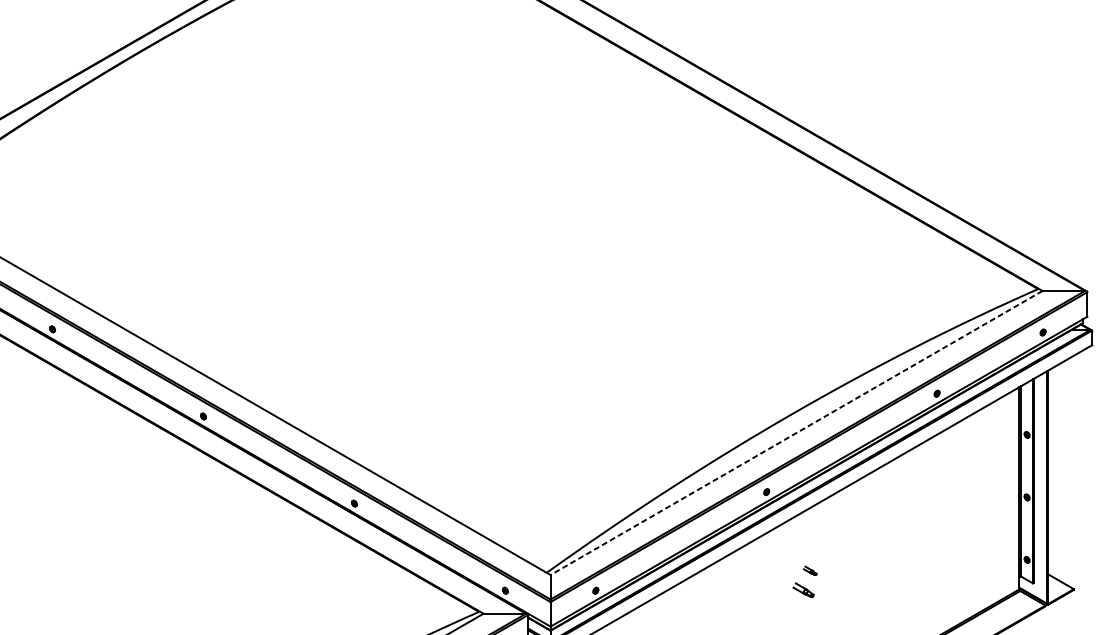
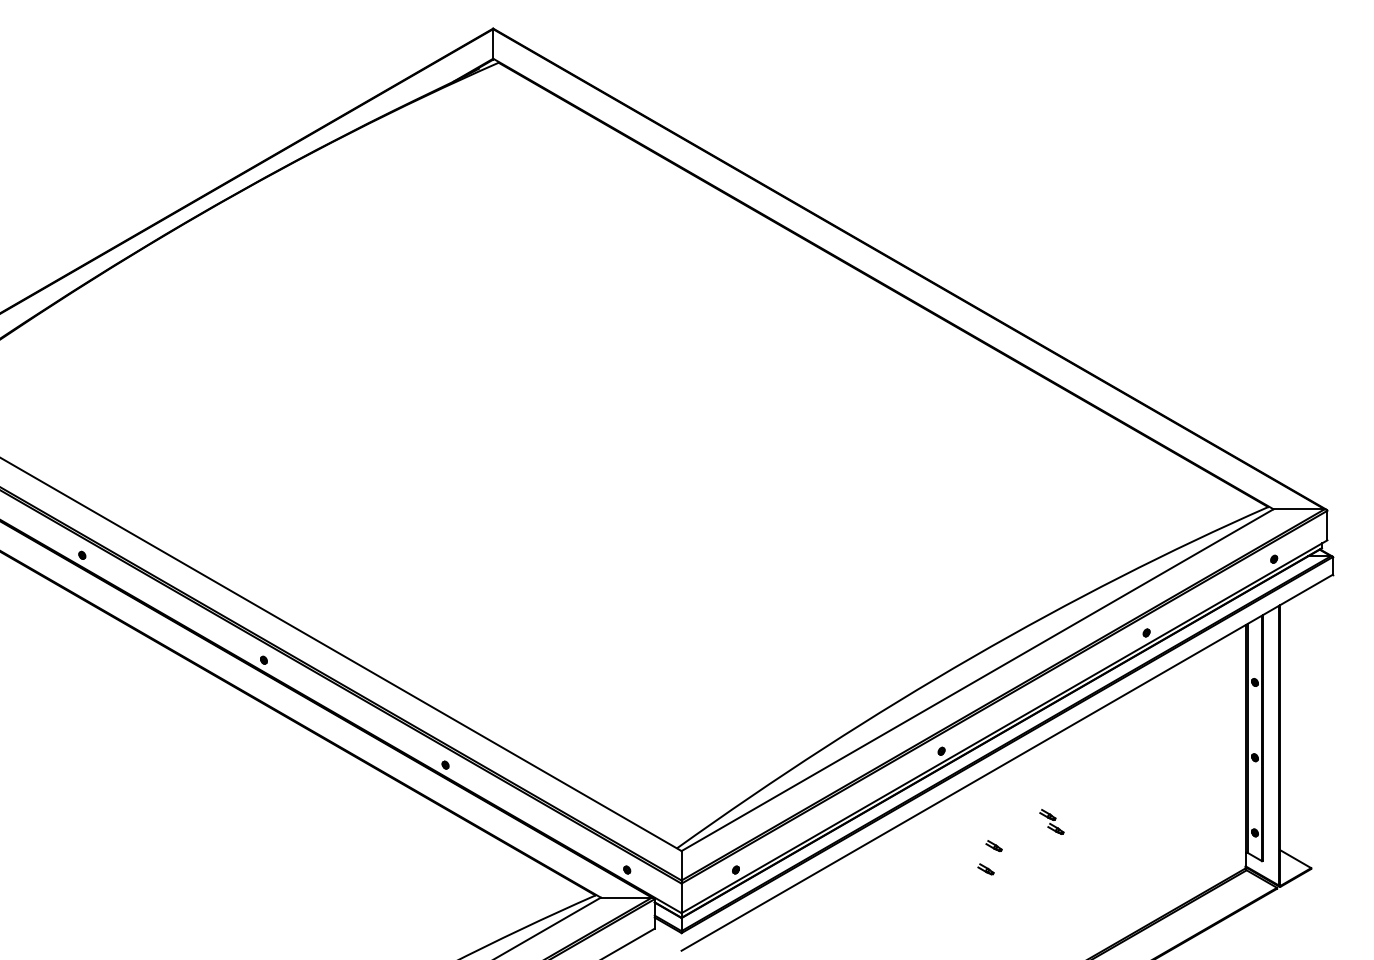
line: (796, 433) -> (977, 680), dashed -> solid
part: (858, 550) -> (1051, 821), added
part: (803, 590) -> (985, 869), size x0.62

